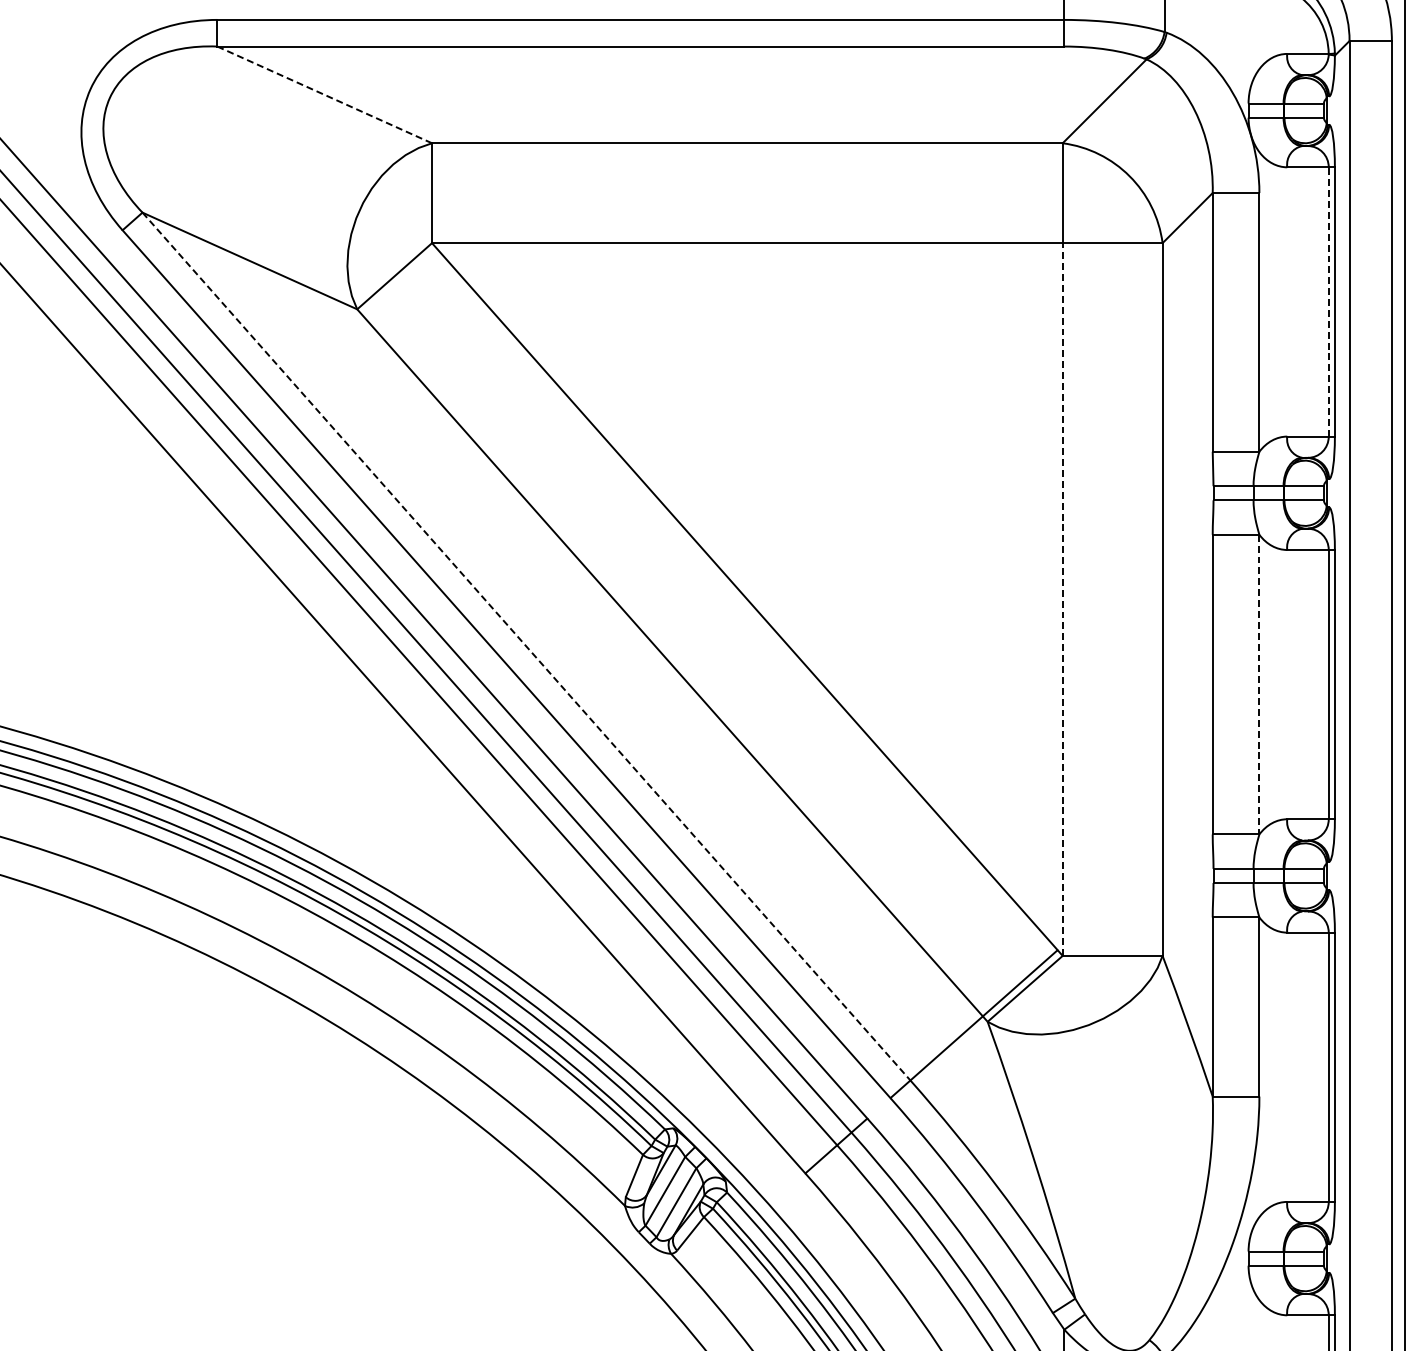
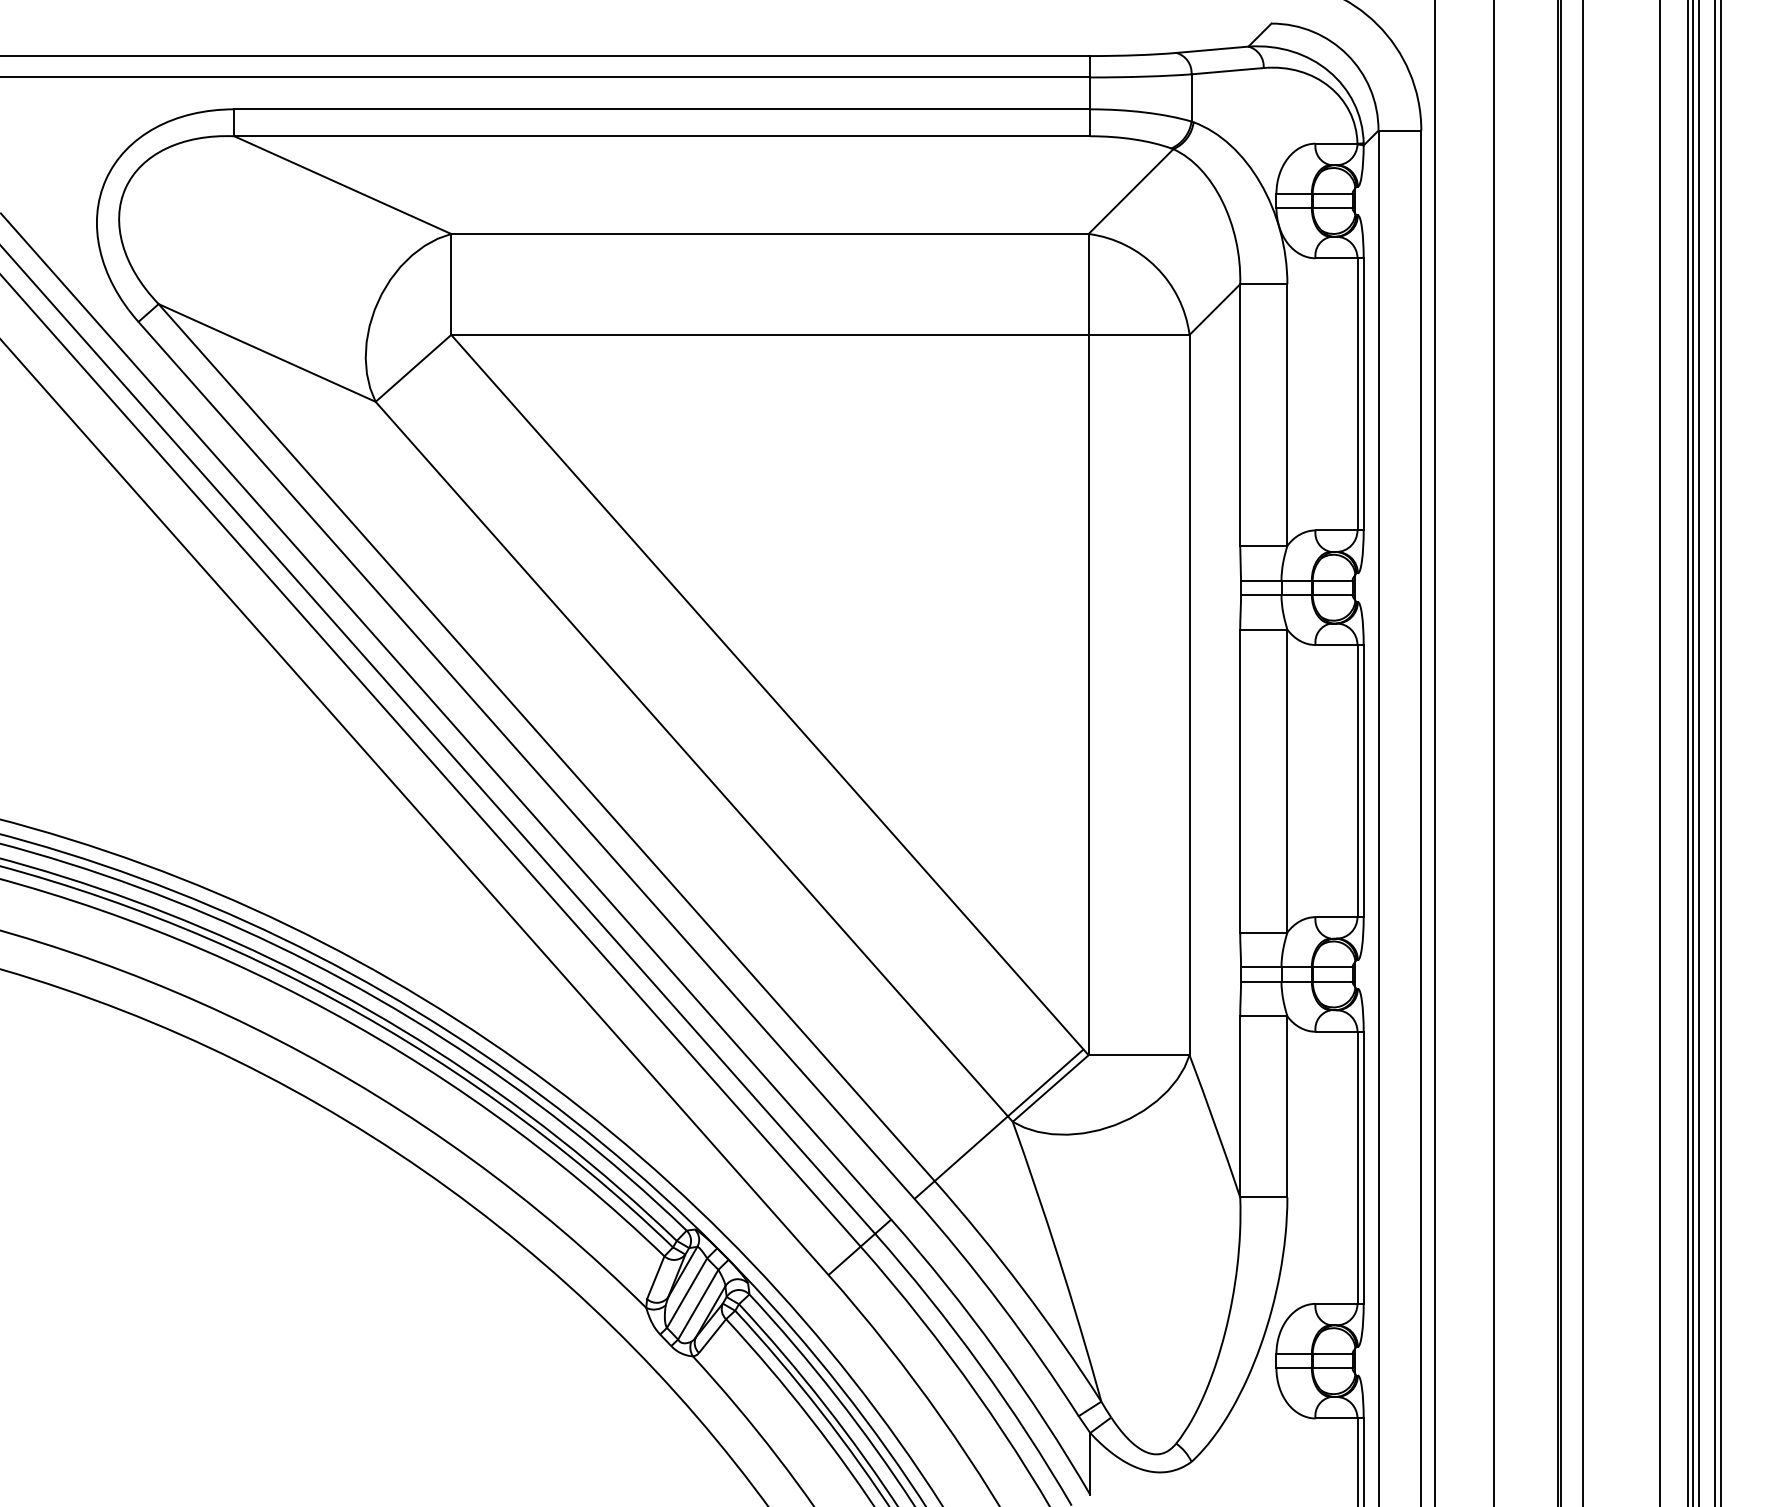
line: (324, 95) -> (342, 185), dashed -> solid
line: (1328, 301) -> (1357, 393), dashed -> solid
line: (1062, 598) -> (1088, 694), dashed -> solid
line: (526, 646) -> (546, 742), dashed -> solid
line: (1259, 685) -> (1287, 781), dashed -> solid

